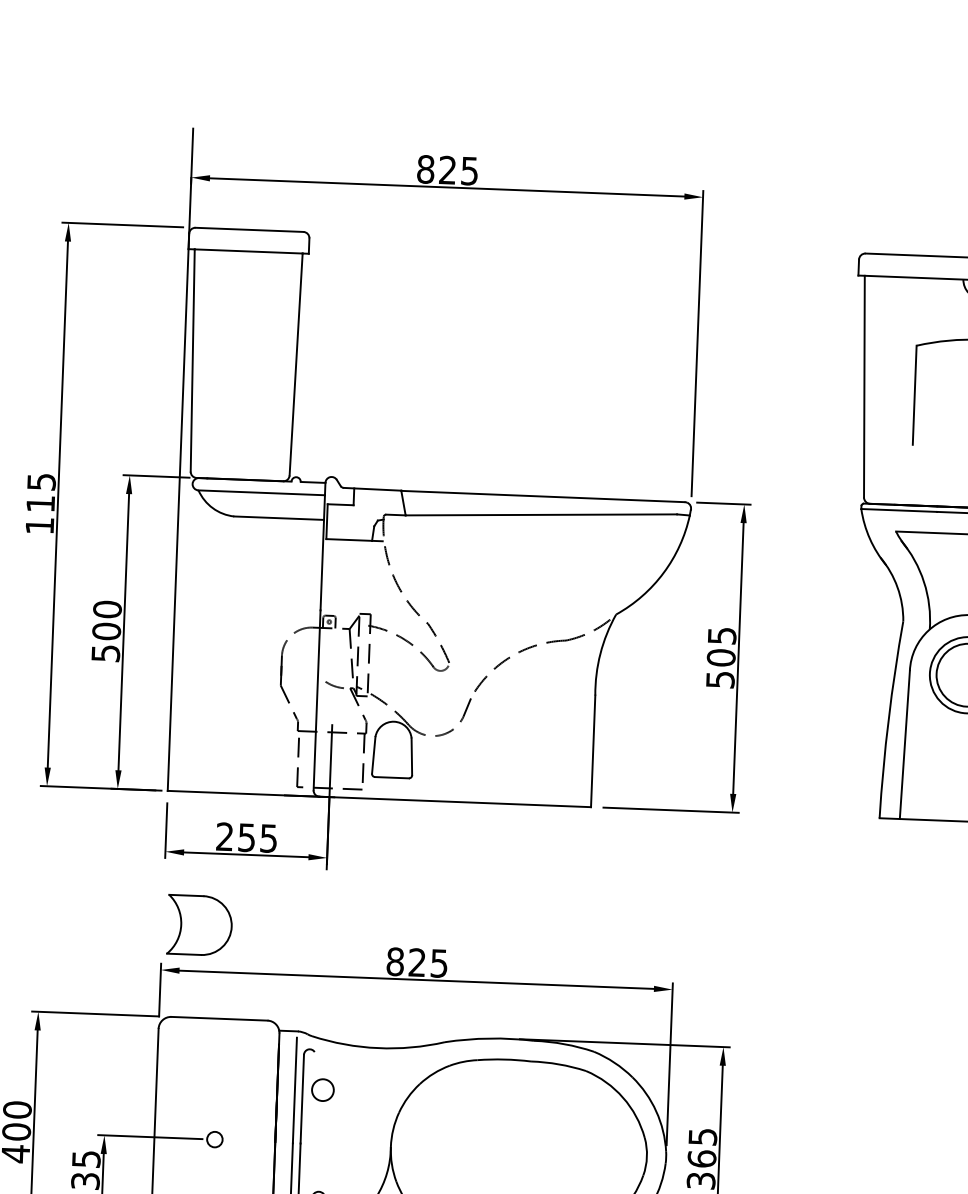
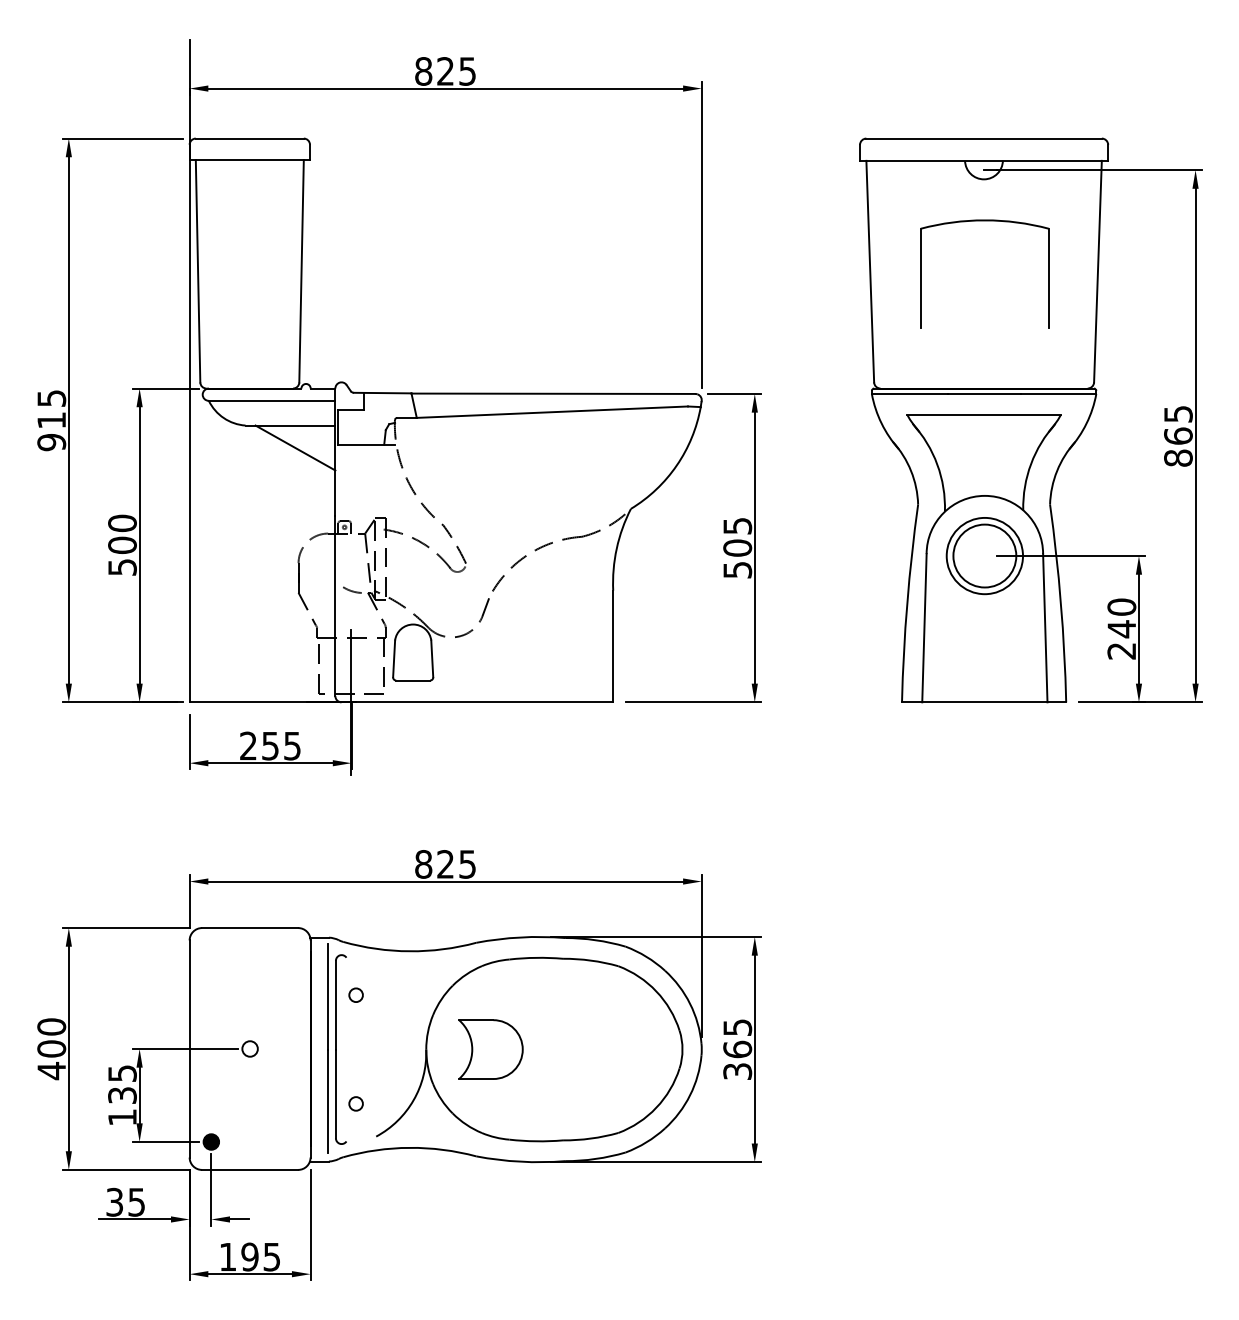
text: (39, 525) -> (51, 442), 115 -> 915
line: (283, 540) -> (295, 447), added
part: (199, 925) -> (490, 1049), moved
circle: (322, 1089) -> (355, 994), size x0.62

